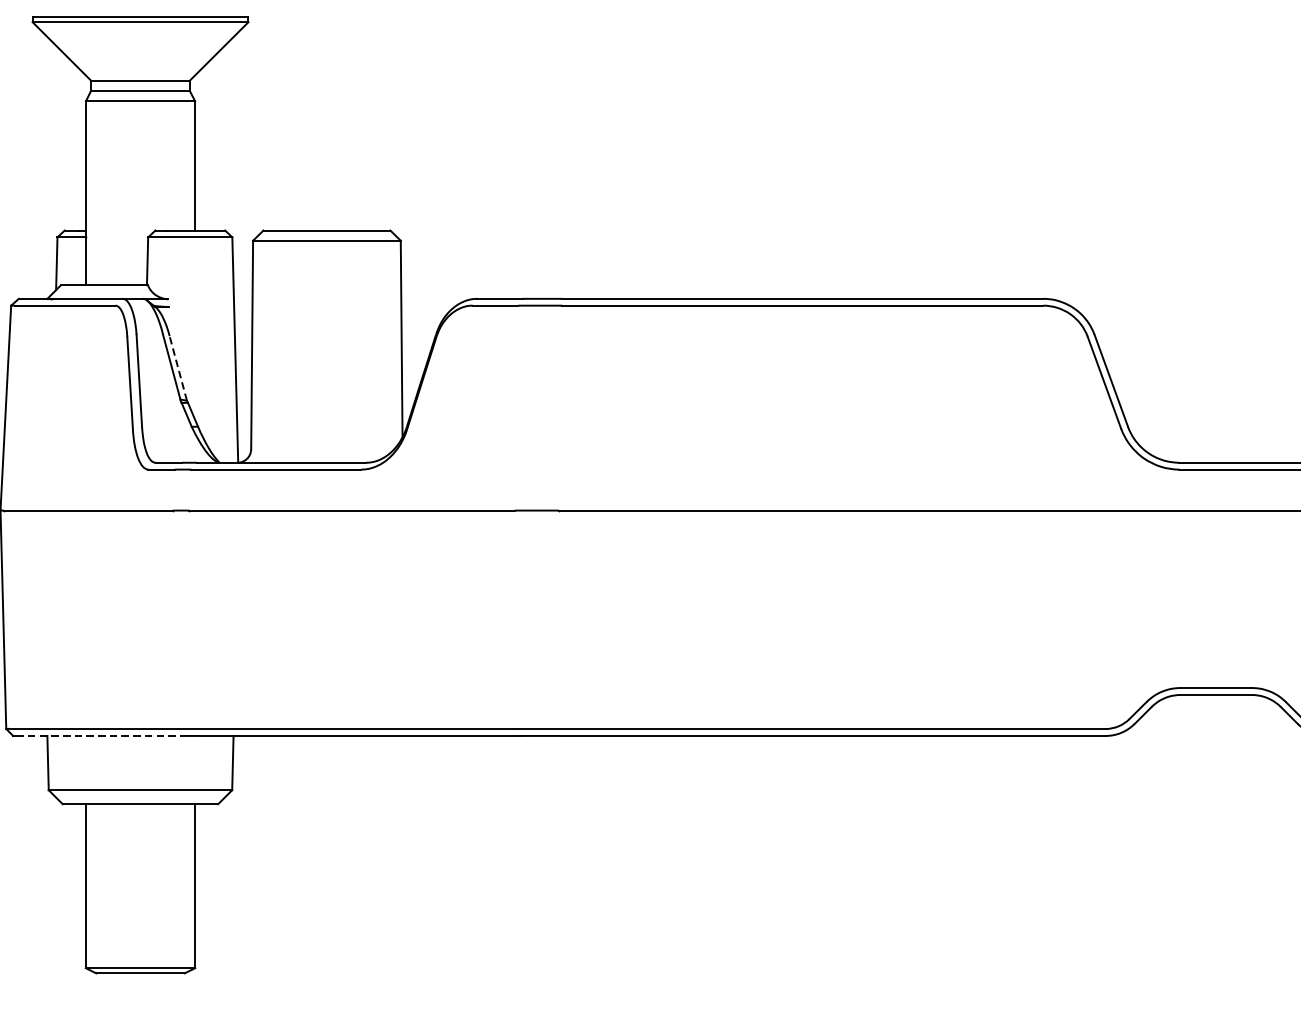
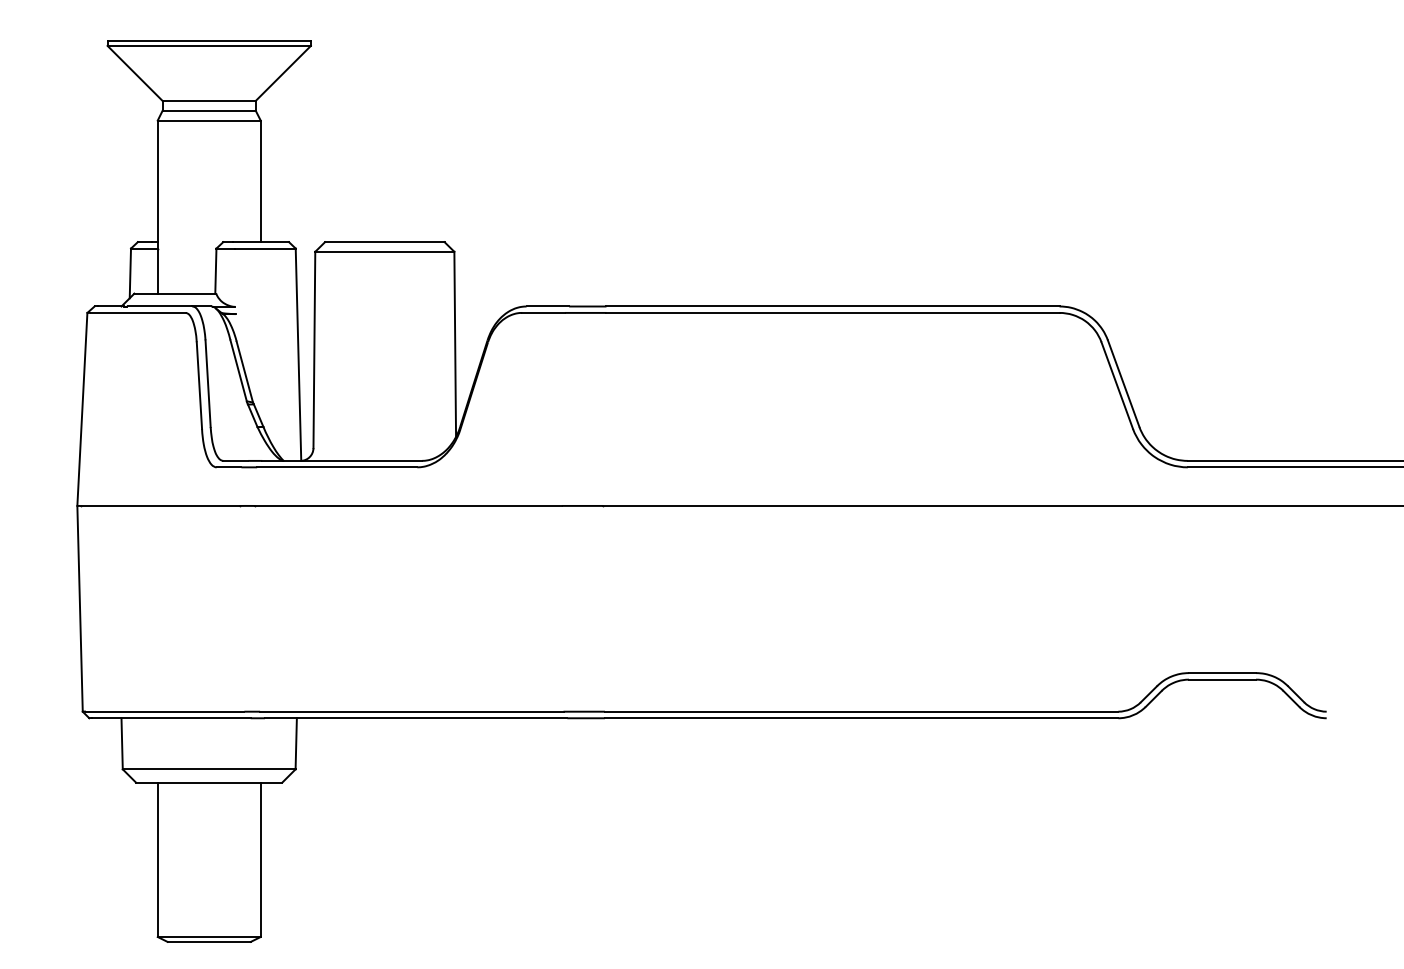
line: (177, 368) -> (244, 372), dashed -> solid
line: (100, 736) -> (171, 718), dashed -> solid

